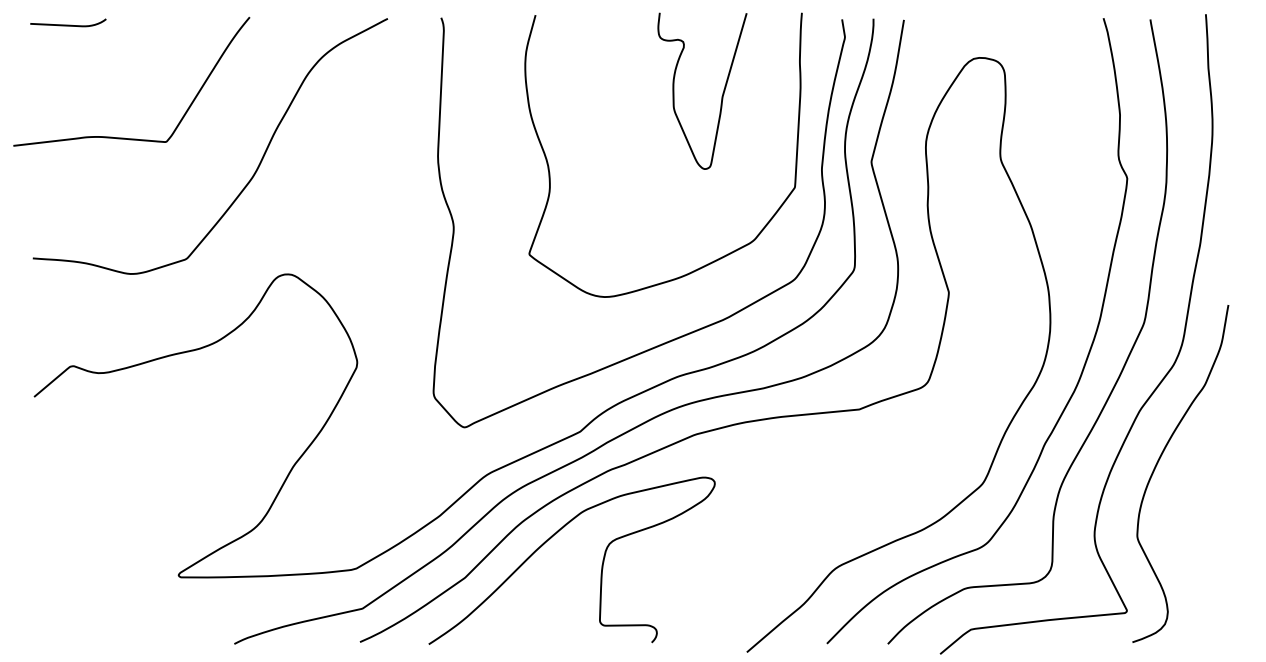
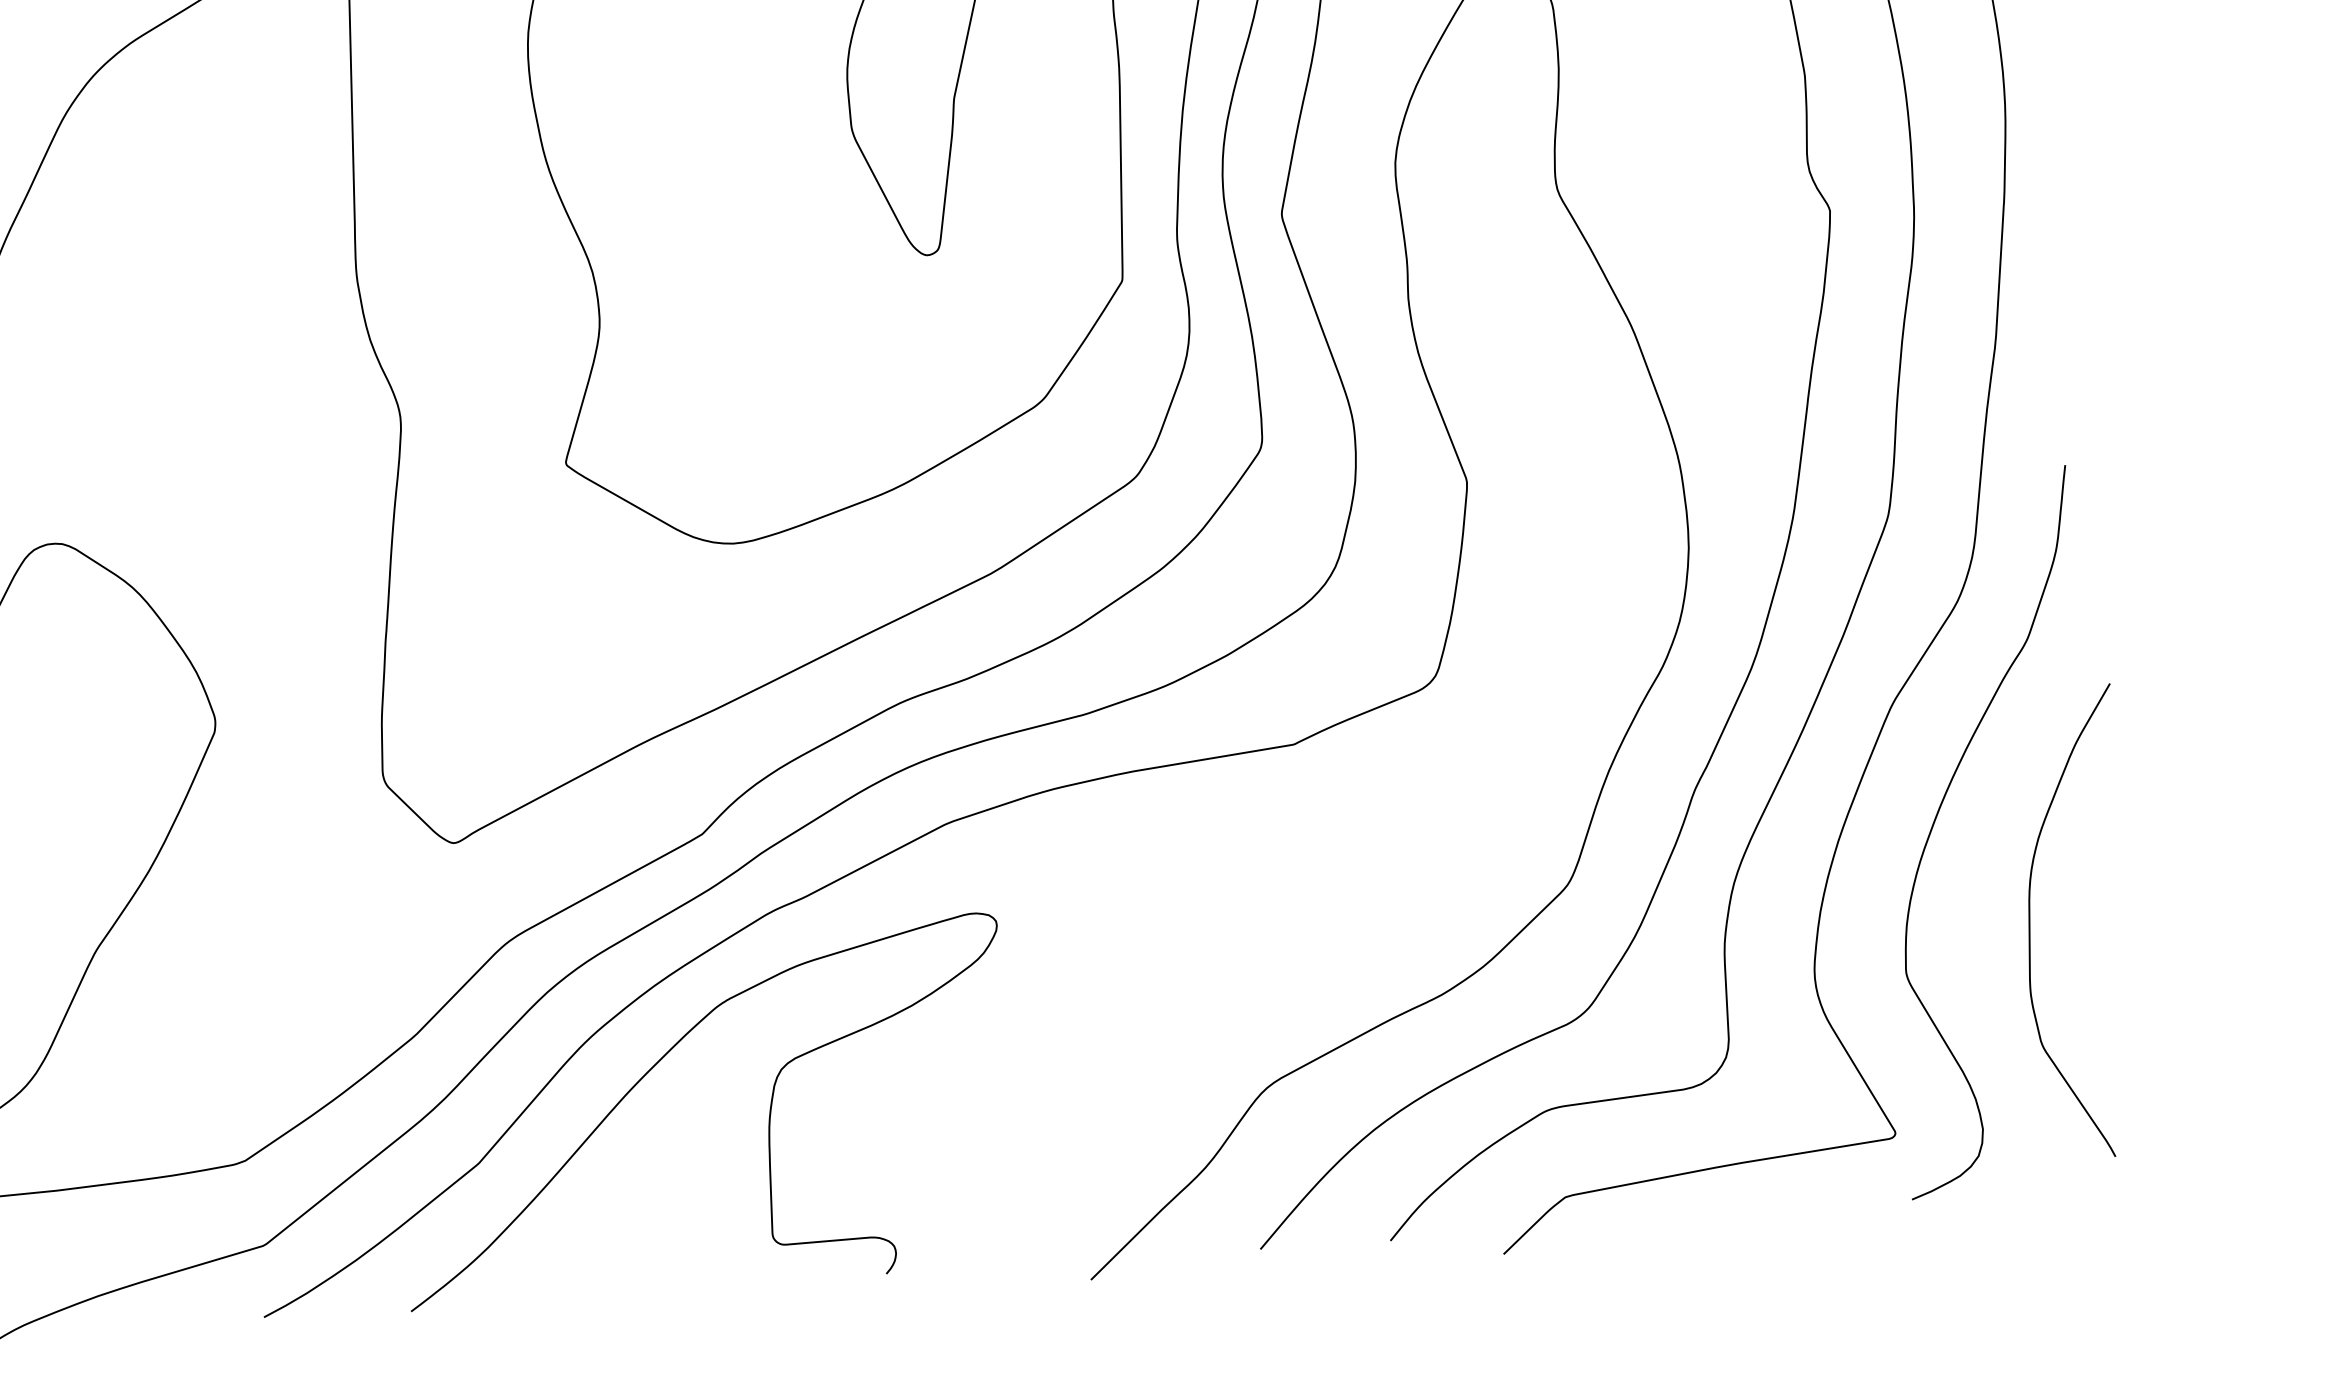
curve: (1197, 518) -> (2031, 925), added

